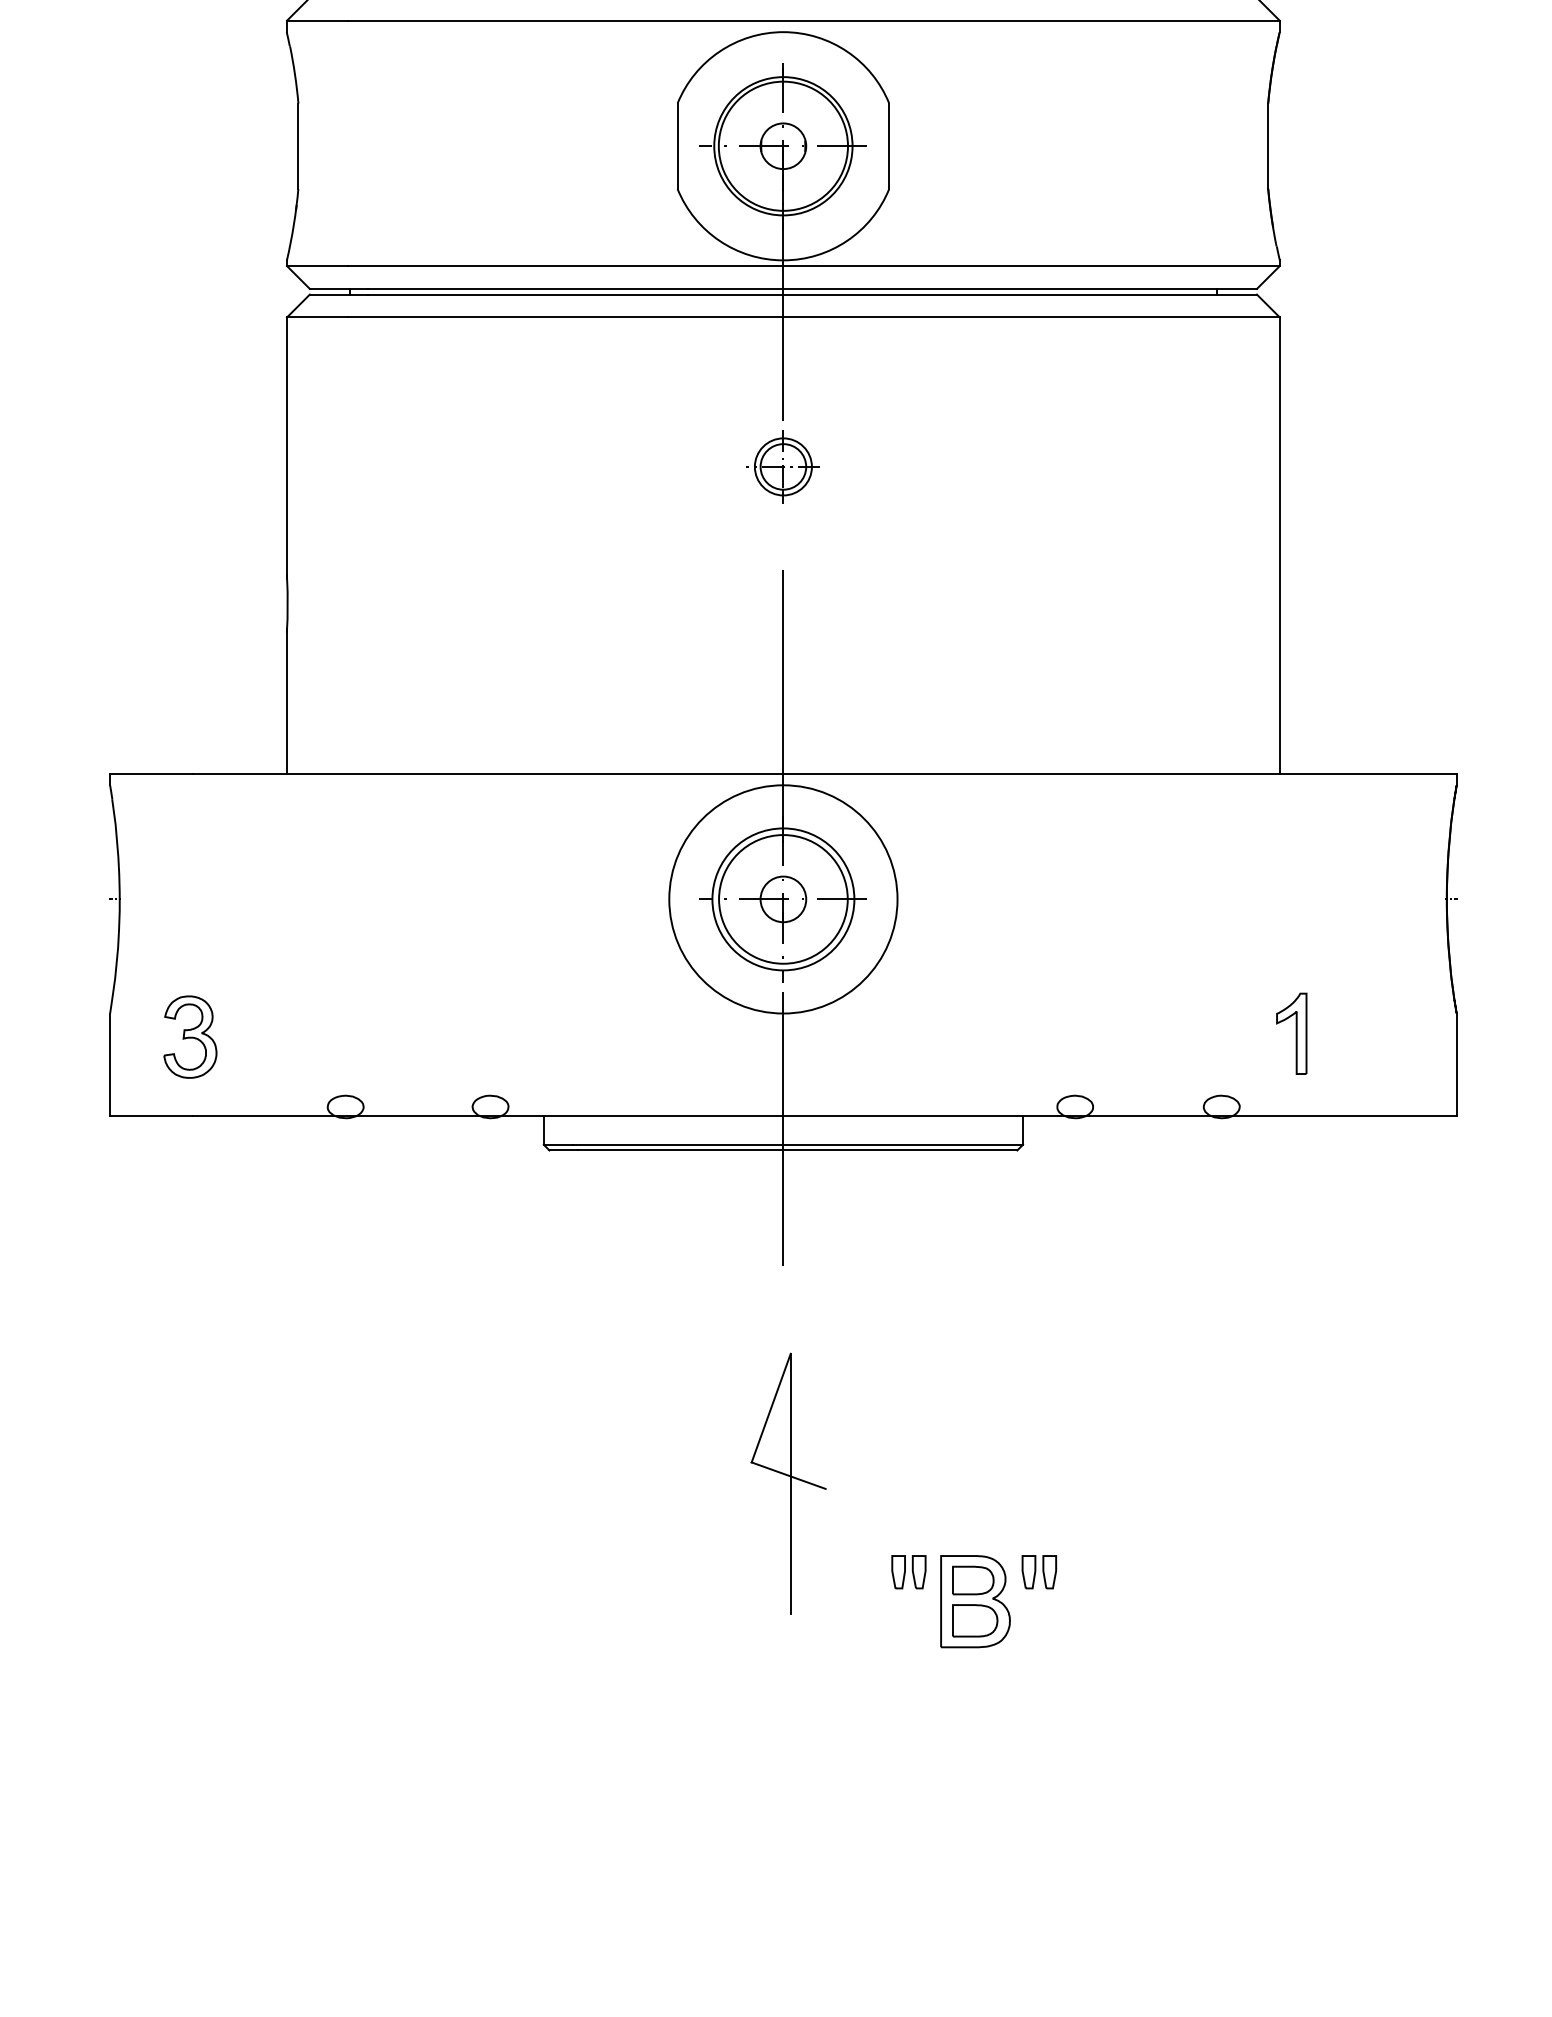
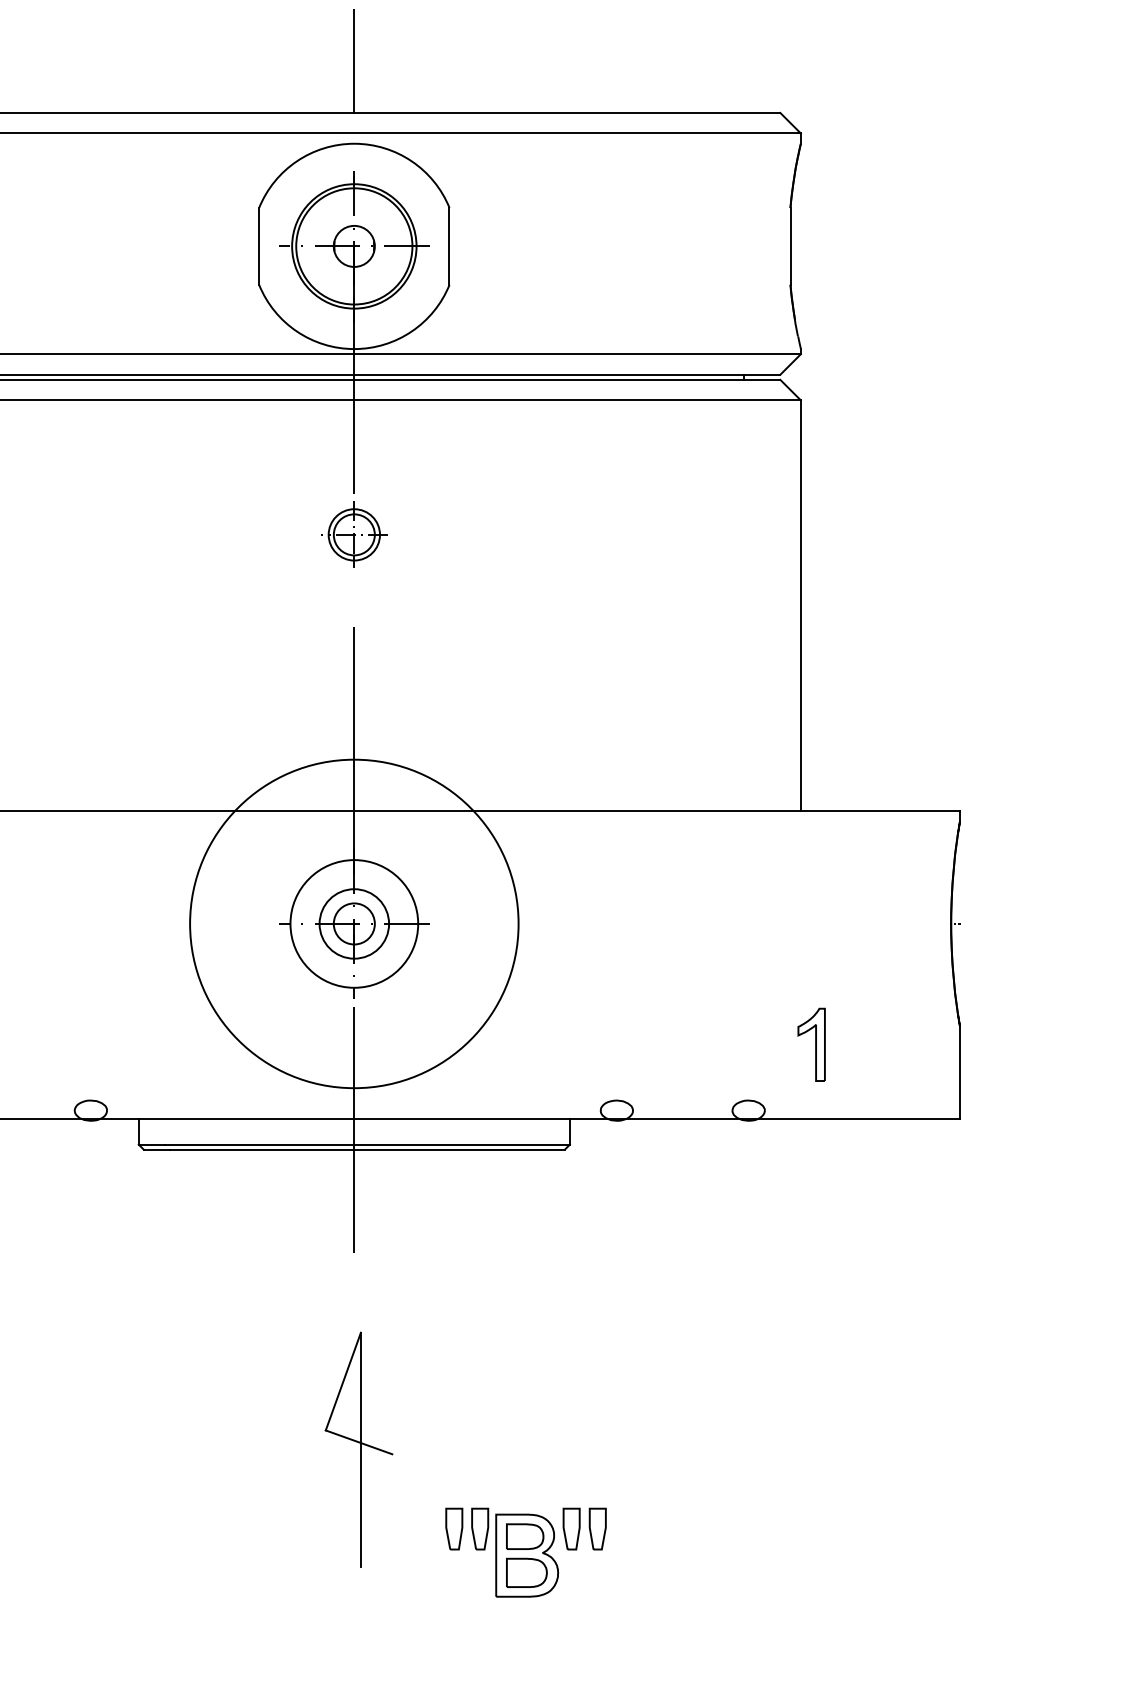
circle: (783, 899) -> (354, 924), size x0.6
circle: (783, 899) -> (354, 924), size x1.6
part: (908, 1572) -> (466, 1529), size x1.4
part: (1038, 1572) -> (583, 1529), size x1.4

